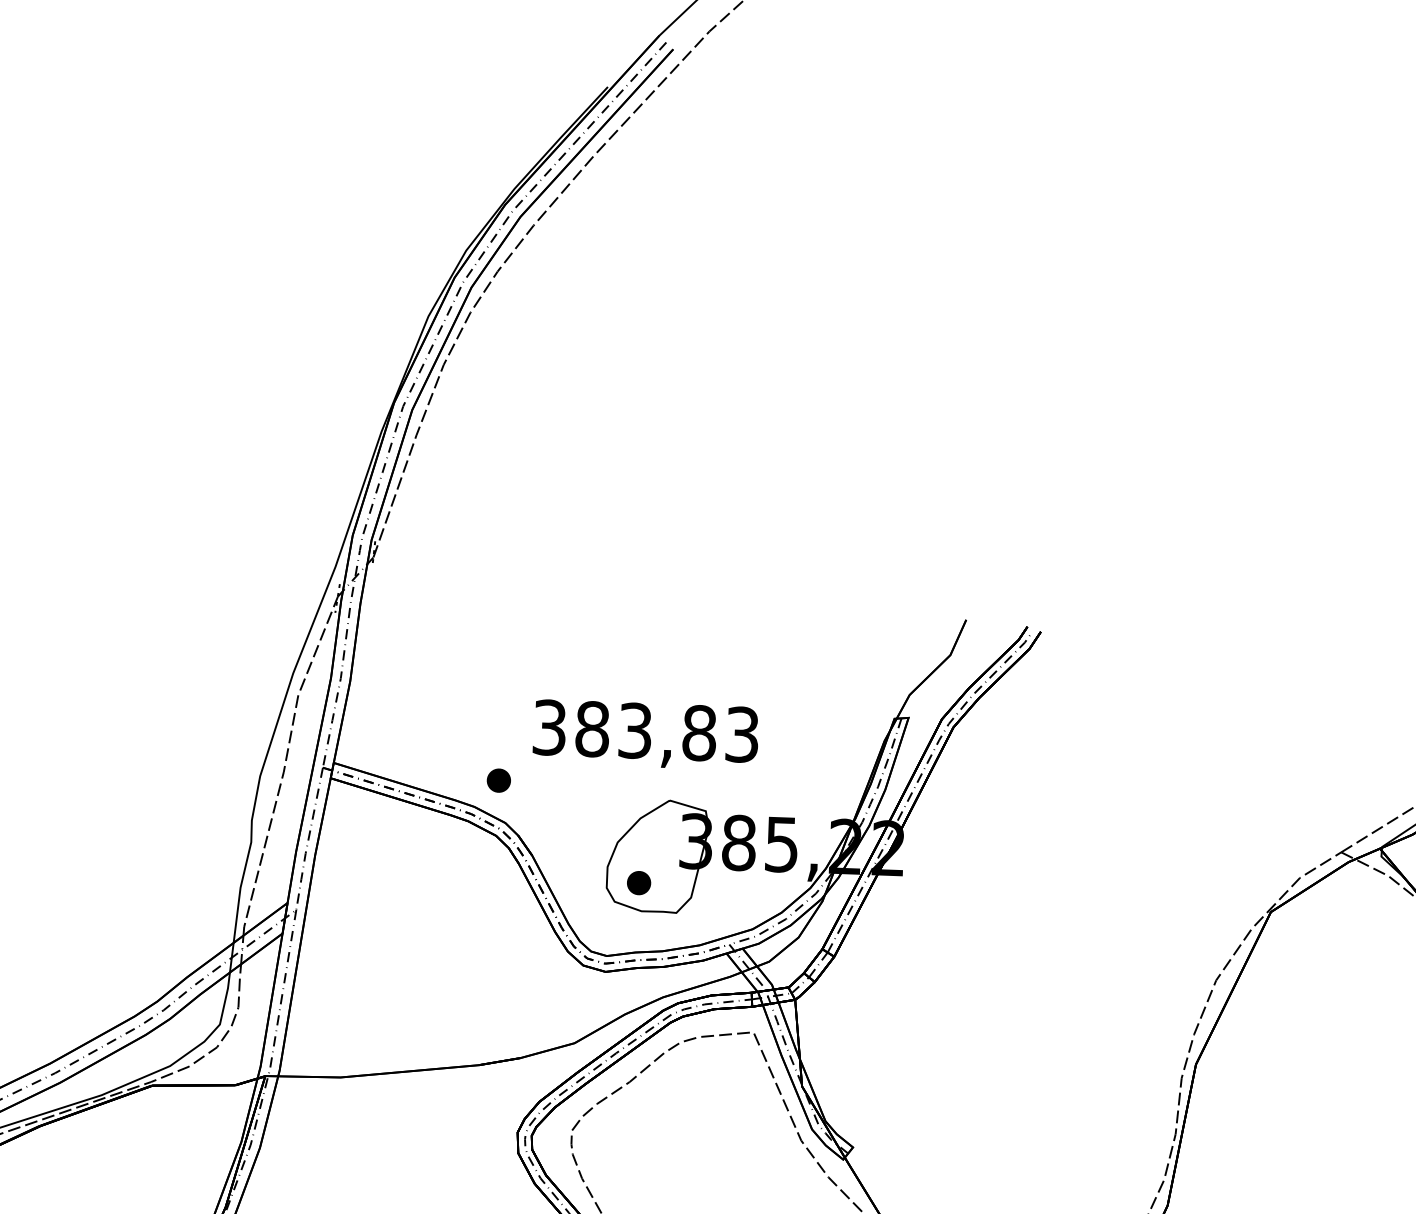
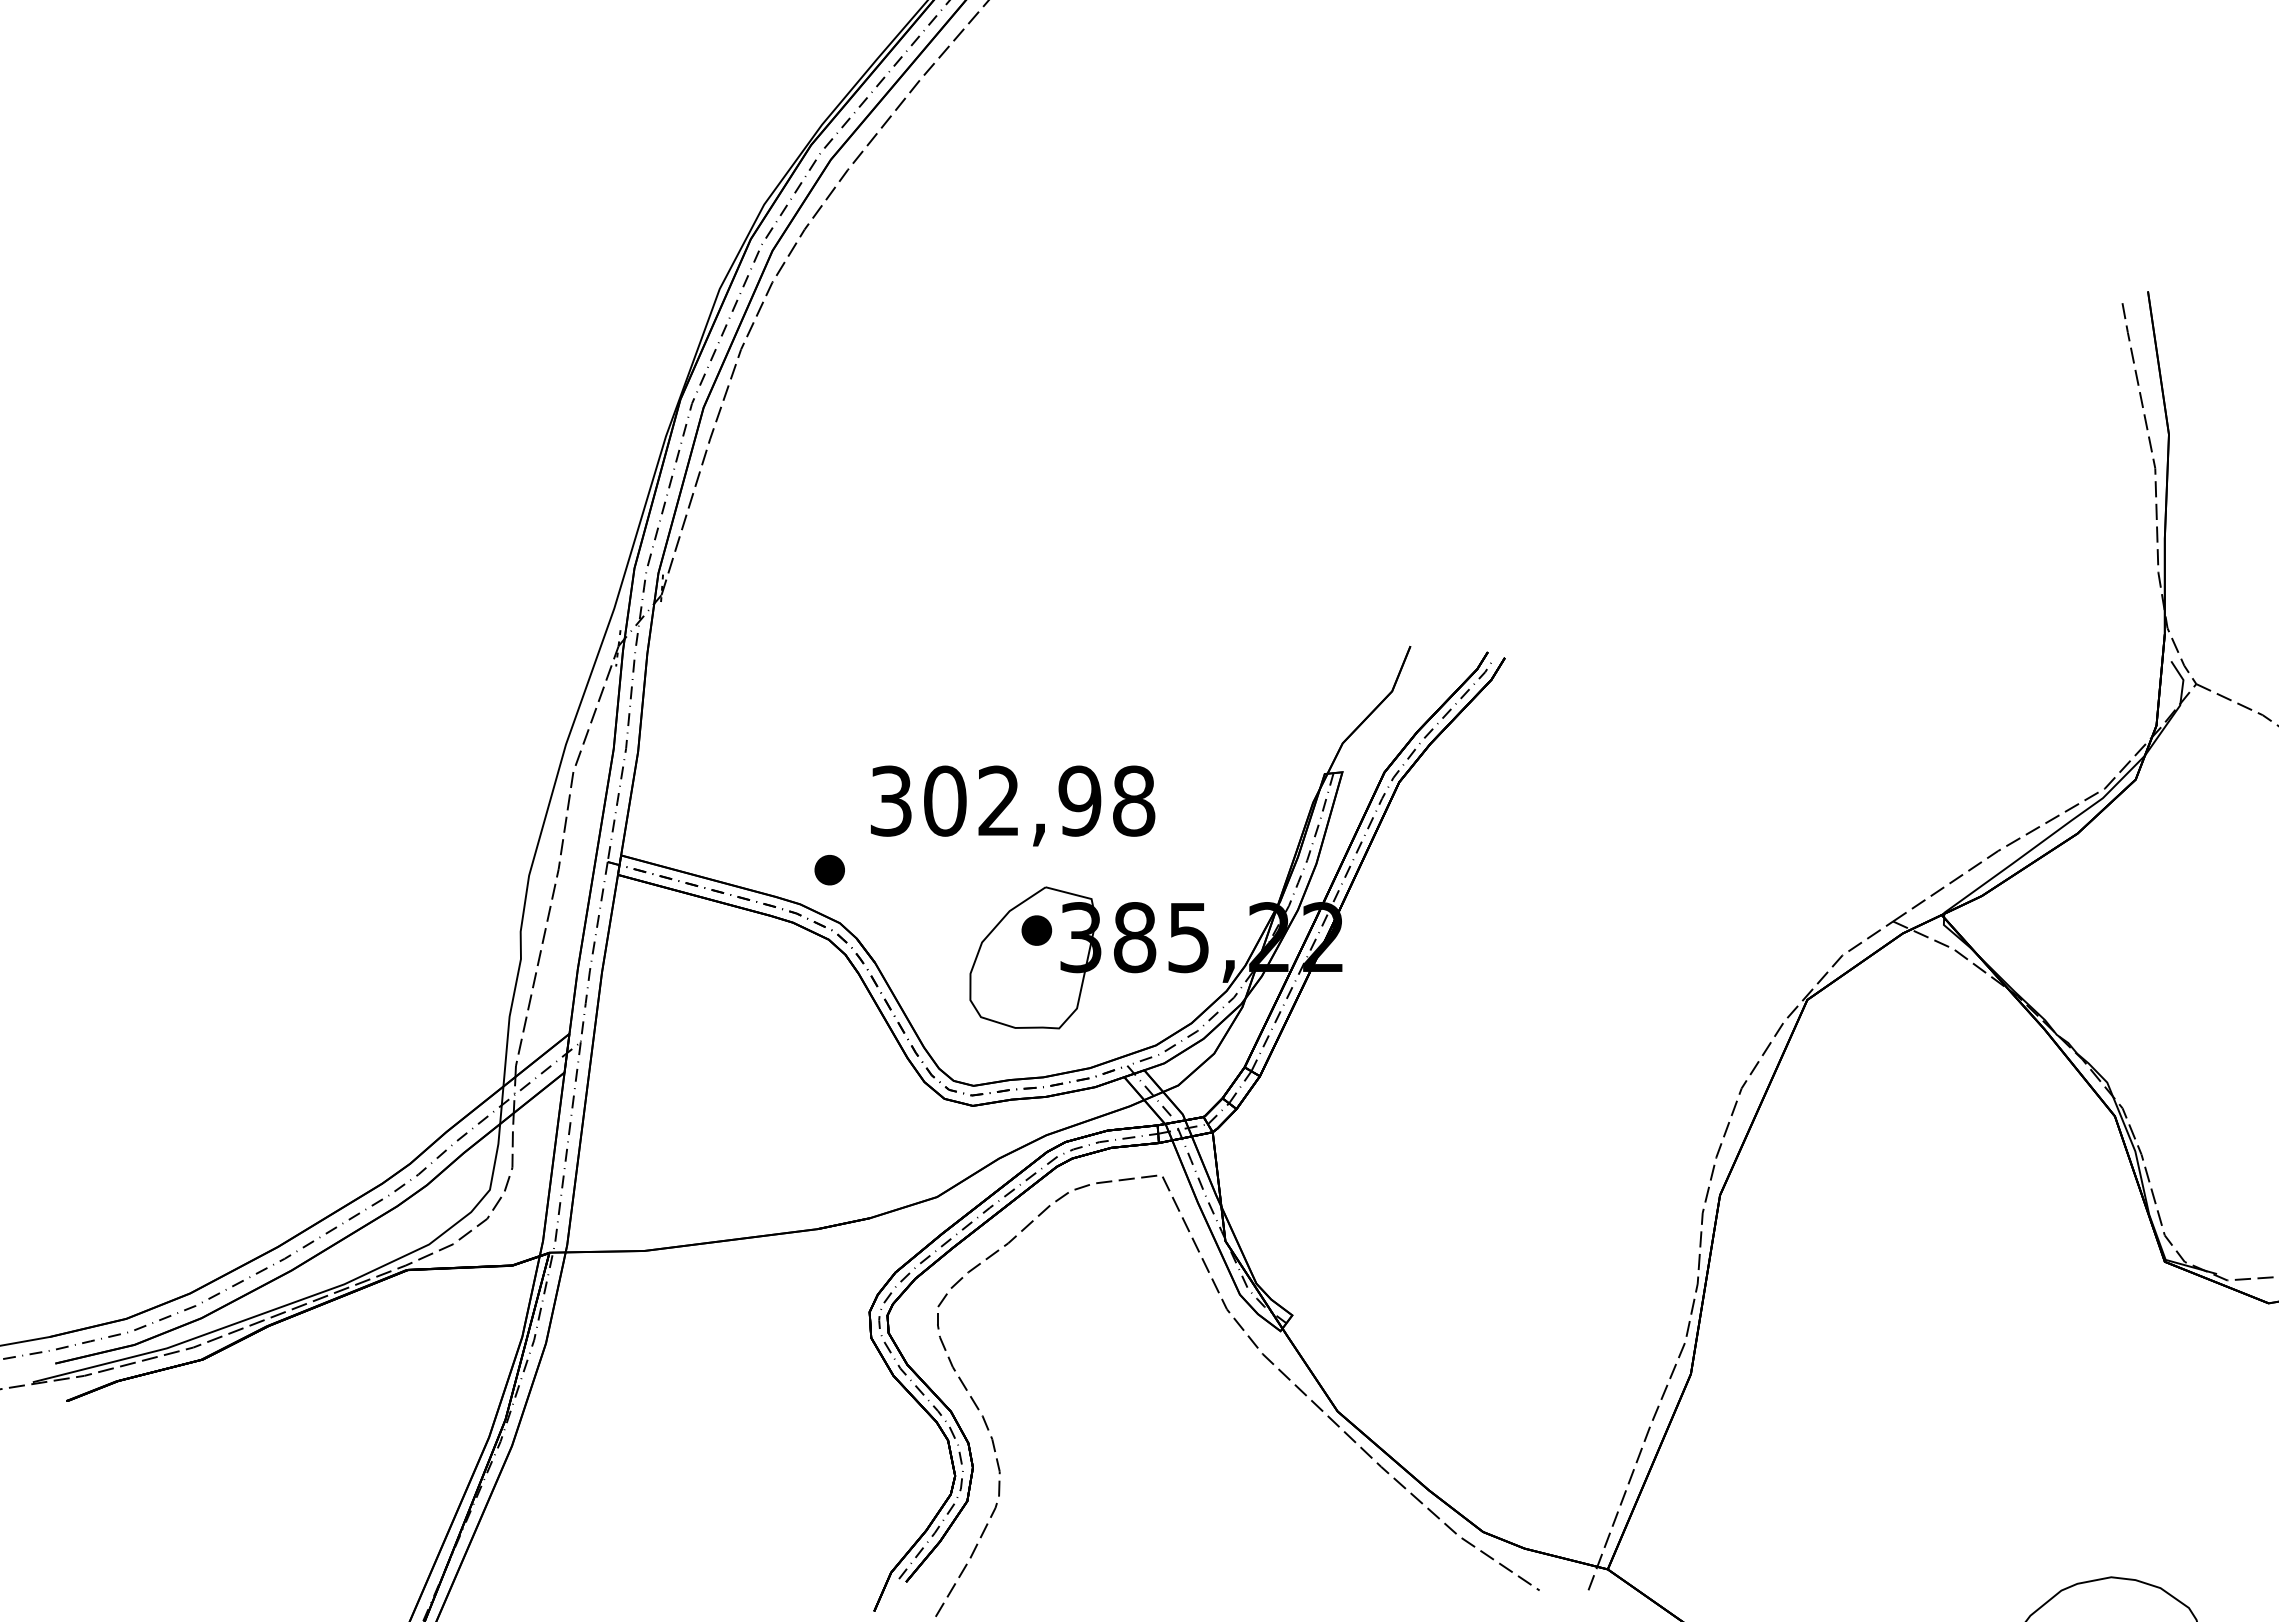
text: (667, 731) -> (1039, 800), 383,83 -> 302,98
part: (638, 883) -> (1036, 930), moved

